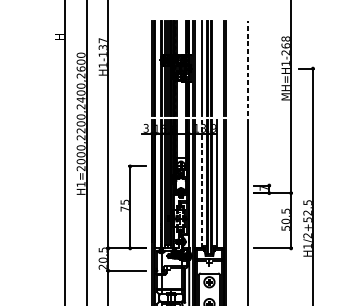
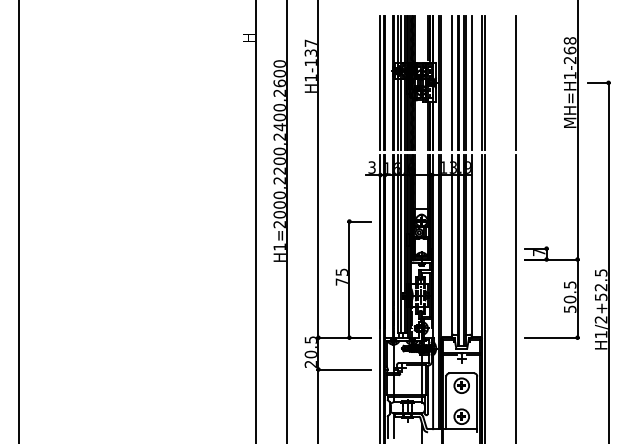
line: (216, 68) -> (471, 82), added
line: (248, 68) -> (516, 82), dashed -> solid
line: (202, 183) -> (451, 245), dashed -> solid

